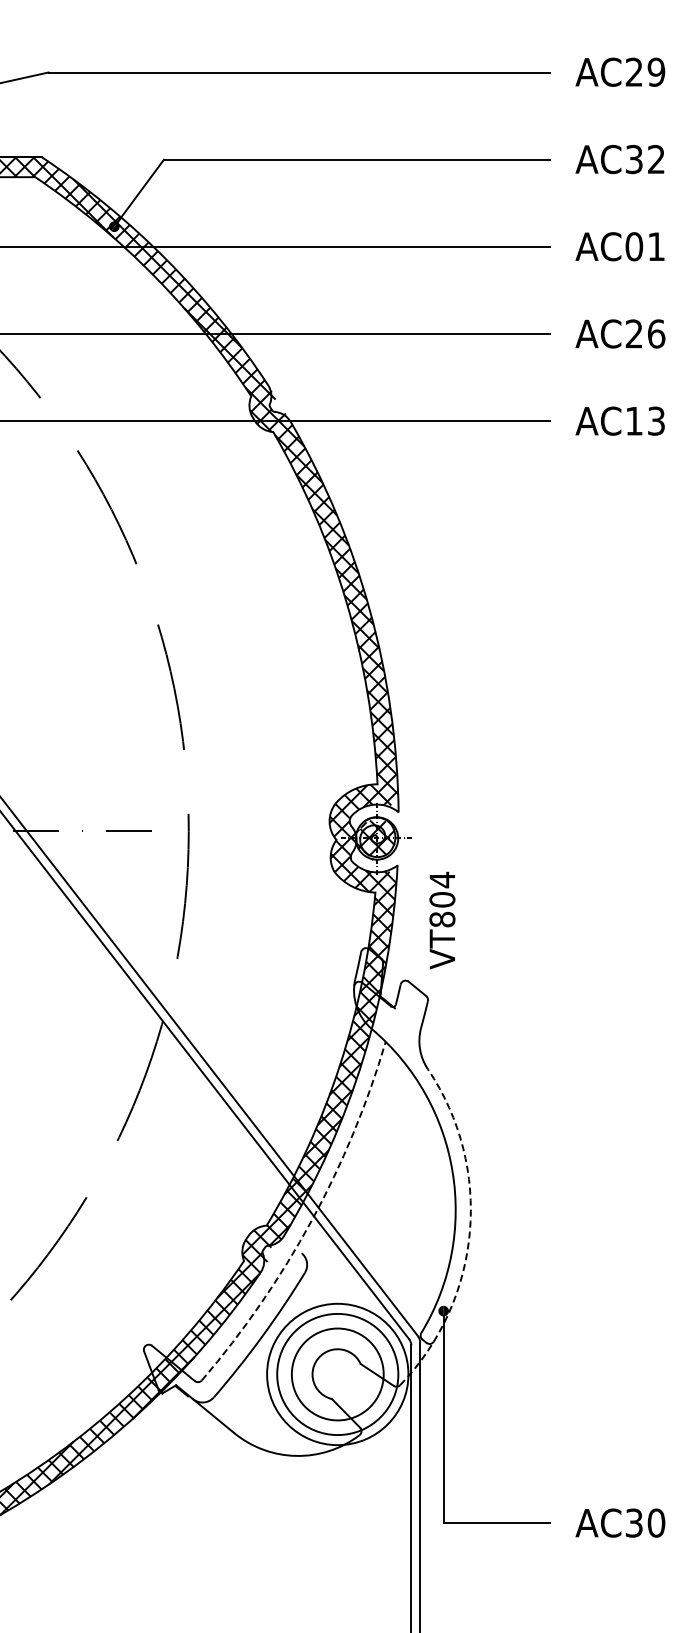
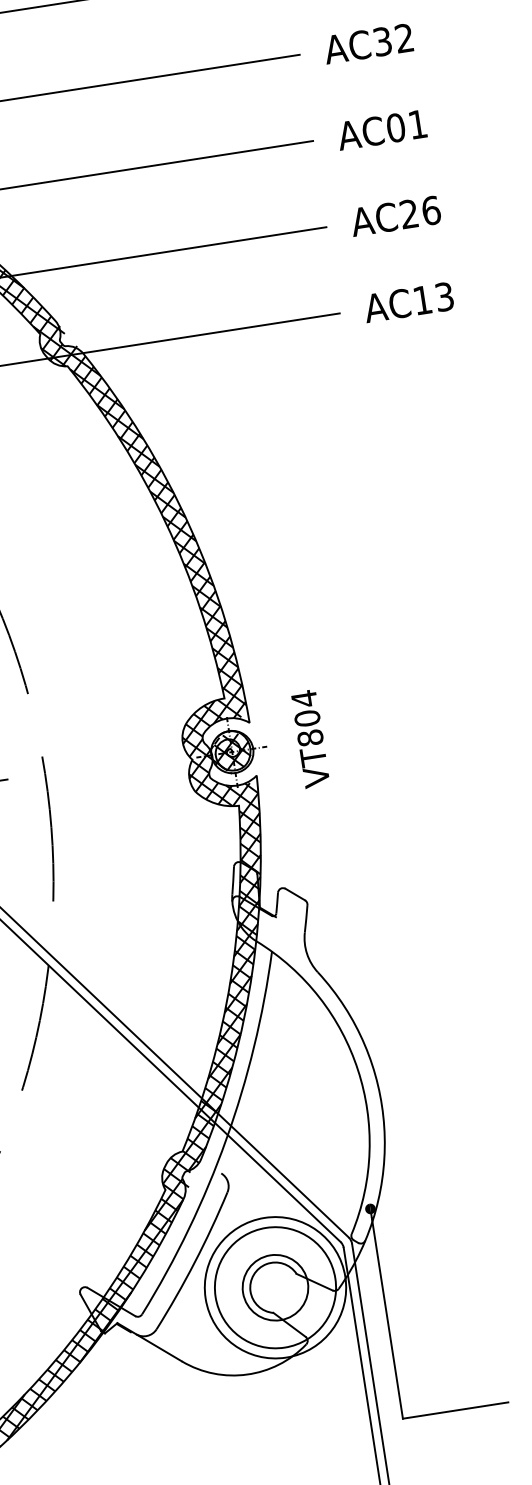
text: (442, 920) -> (310, 738), moved
arc: (311, 1220) -> (225, 1139), dashed -> solid
arc: (469, 1232) -> (383, 1127), dashed -> solid
circle: (337, 1374) -> (275, 1287), size x0.71

